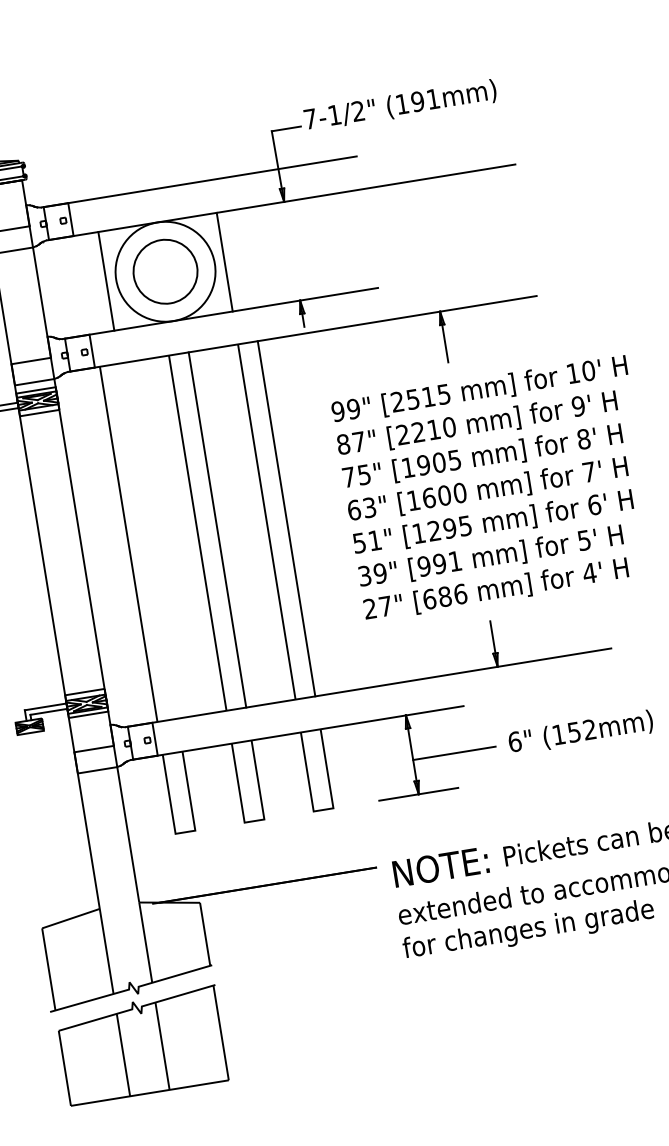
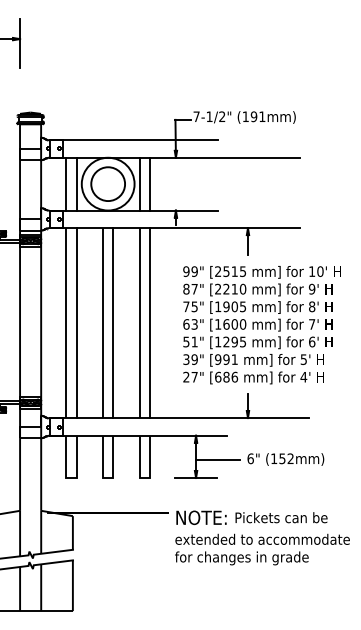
line: (244, 257) -> (150, 183), added
line: (85, 283) -> (65, 183), added
line: (148, 541) -> (76, 323), added

